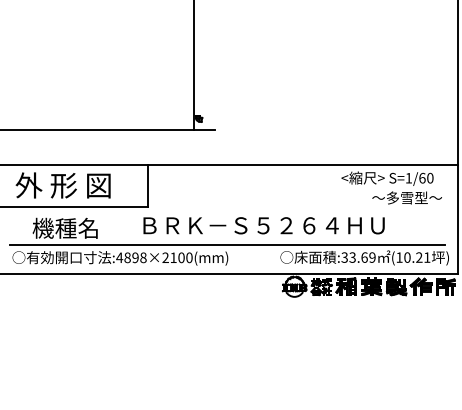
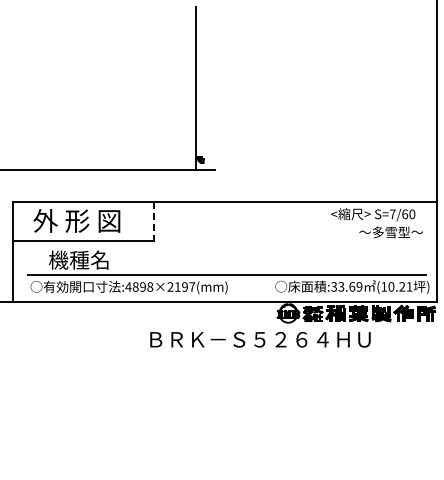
text: (408, 178) -> (392, 214), S=1/60 -> S=7/60
line: (148, 186) -> (154, 221), solid -> dashed
text: (264, 225) -> (260, 339), moved
text: (185, 257) -> (188, 286), :4898×2100(mm) -> :4898×2197(mm)

